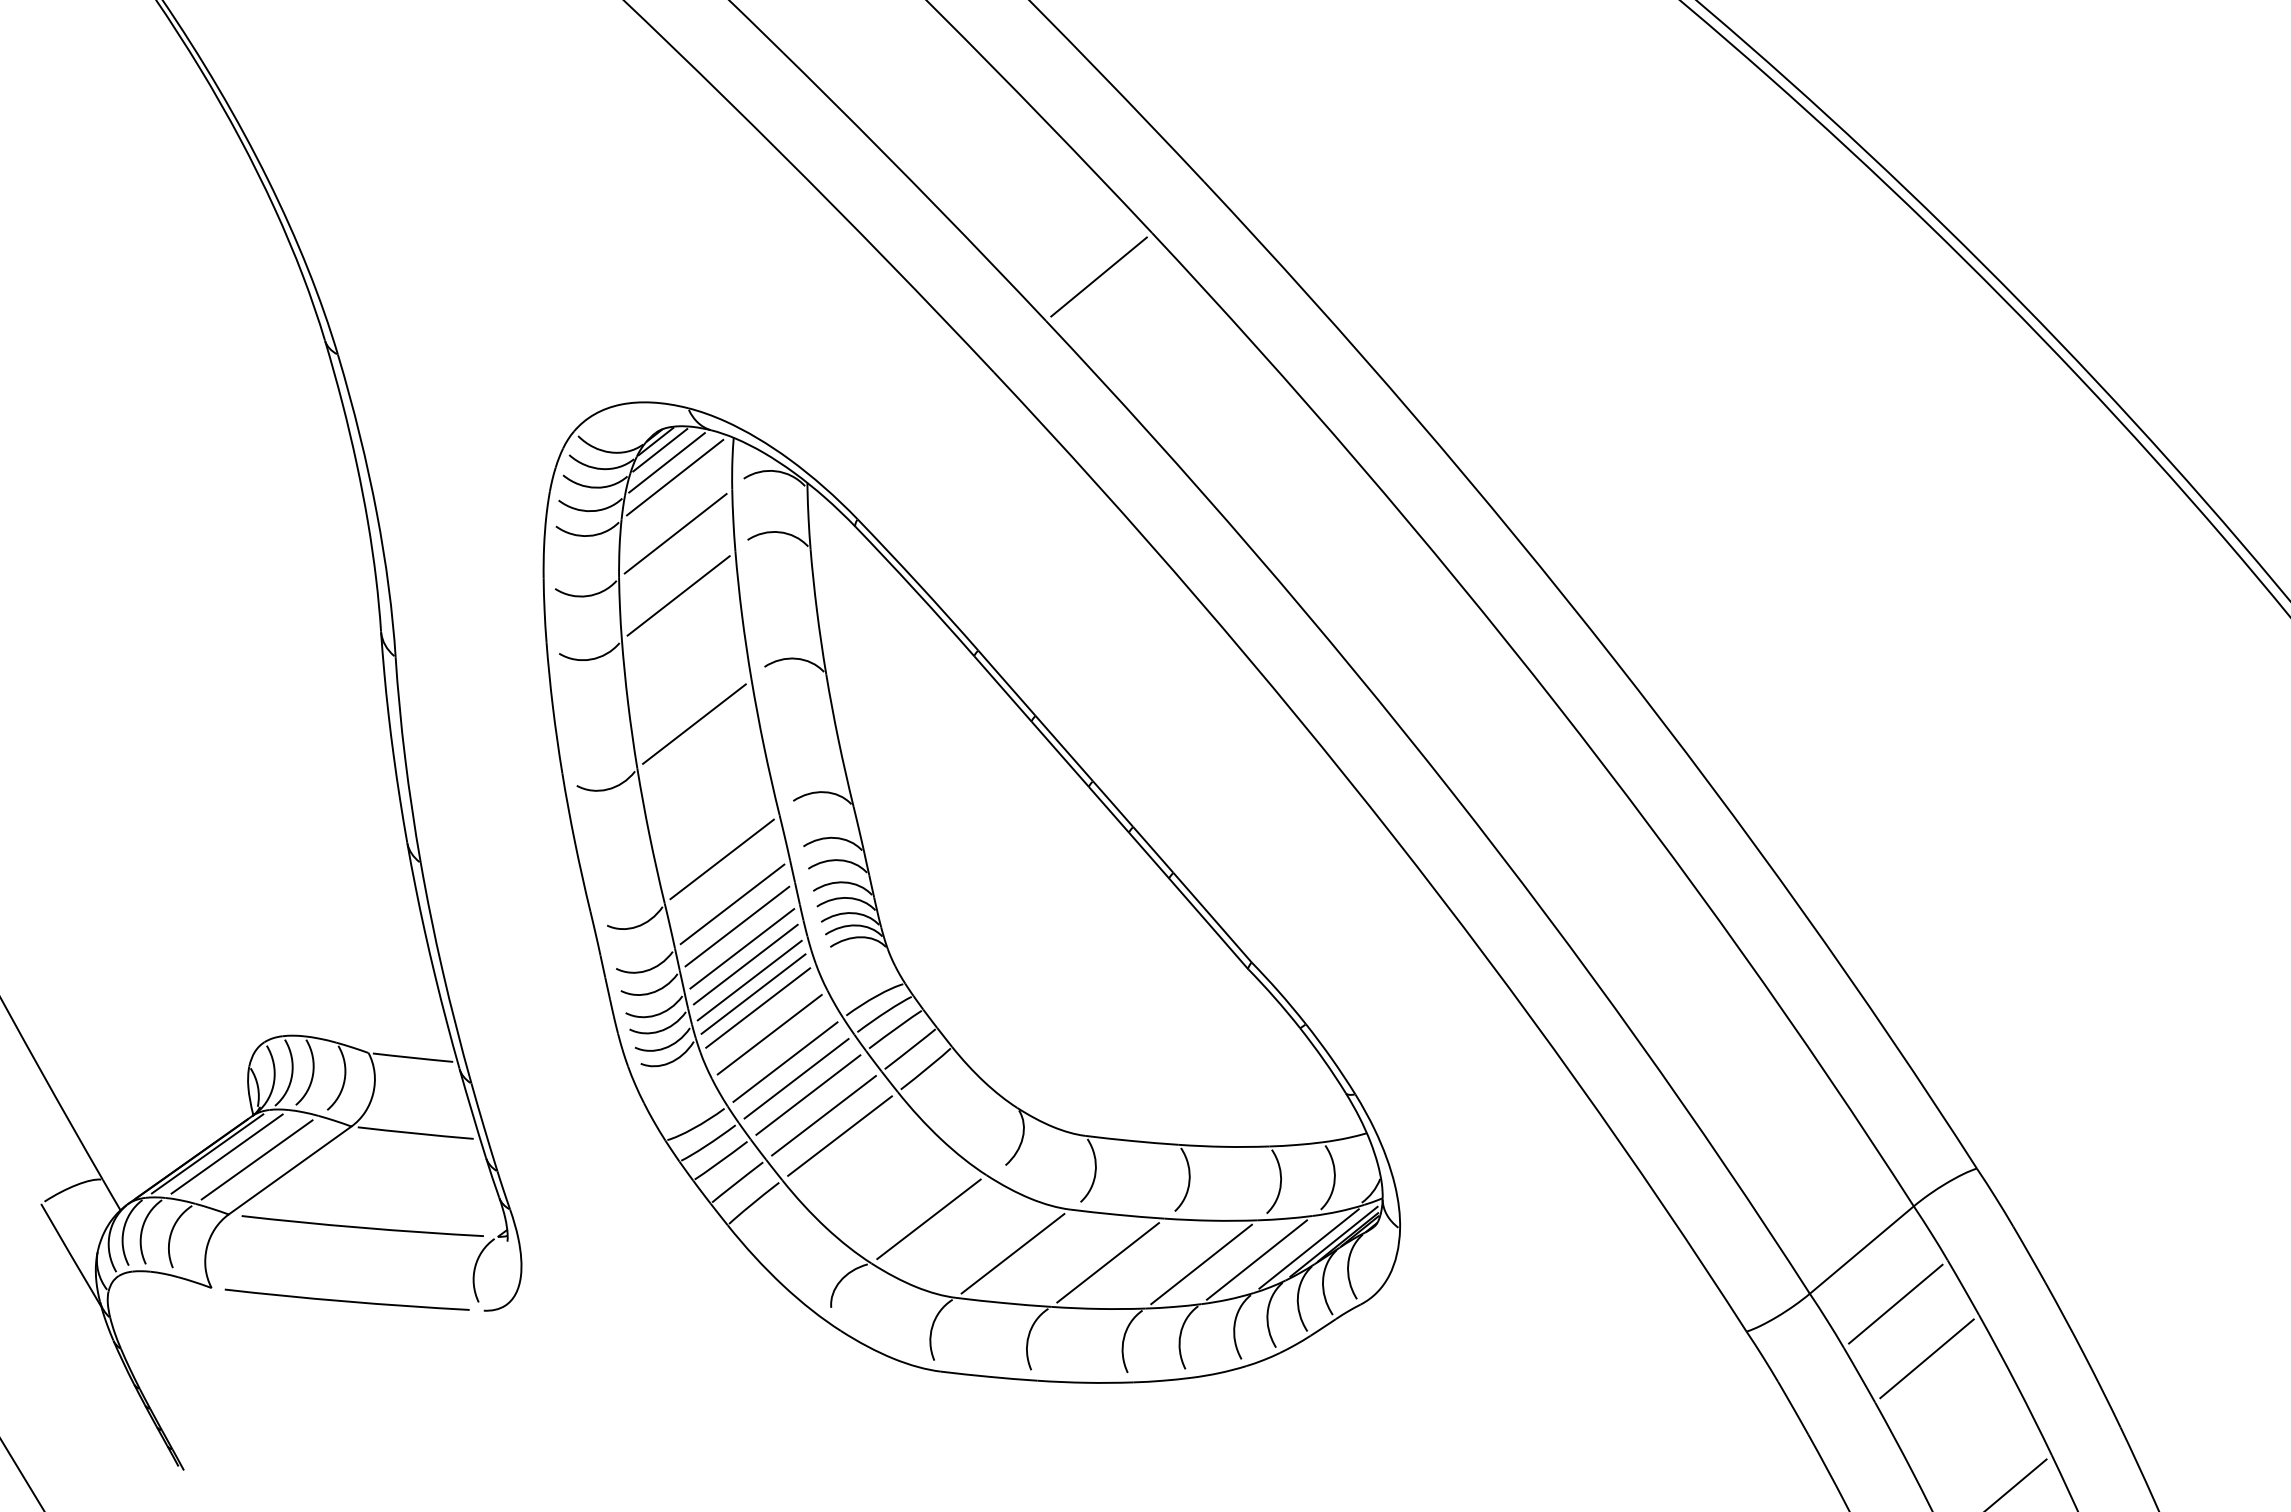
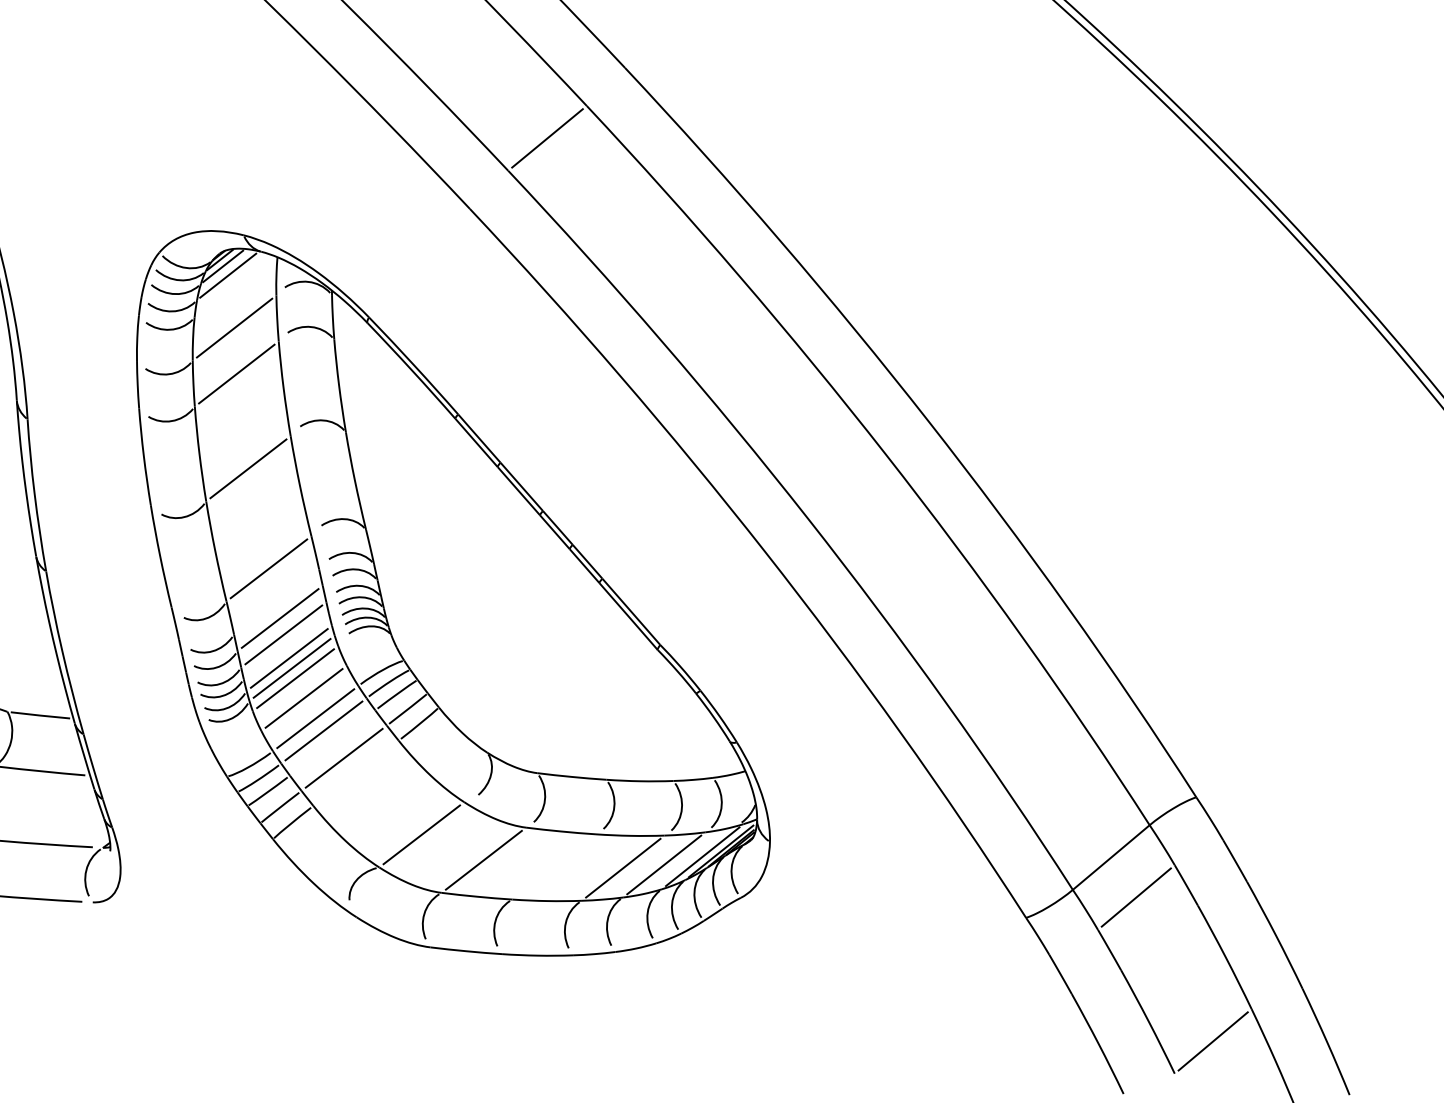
line: (674, 477) -> (233, 286), removed
line: (732, 904) -> (276, 602), removed
line: (745, 964) -> (286, 646), removed
line: (808, 1094) -> (332, 742), removed
line: (839, 1135) -> (355, 772), removed
line: (1107, 1262) -> (553, 866), removed
line: (1926, 1358) -> (1159, 937), removed

